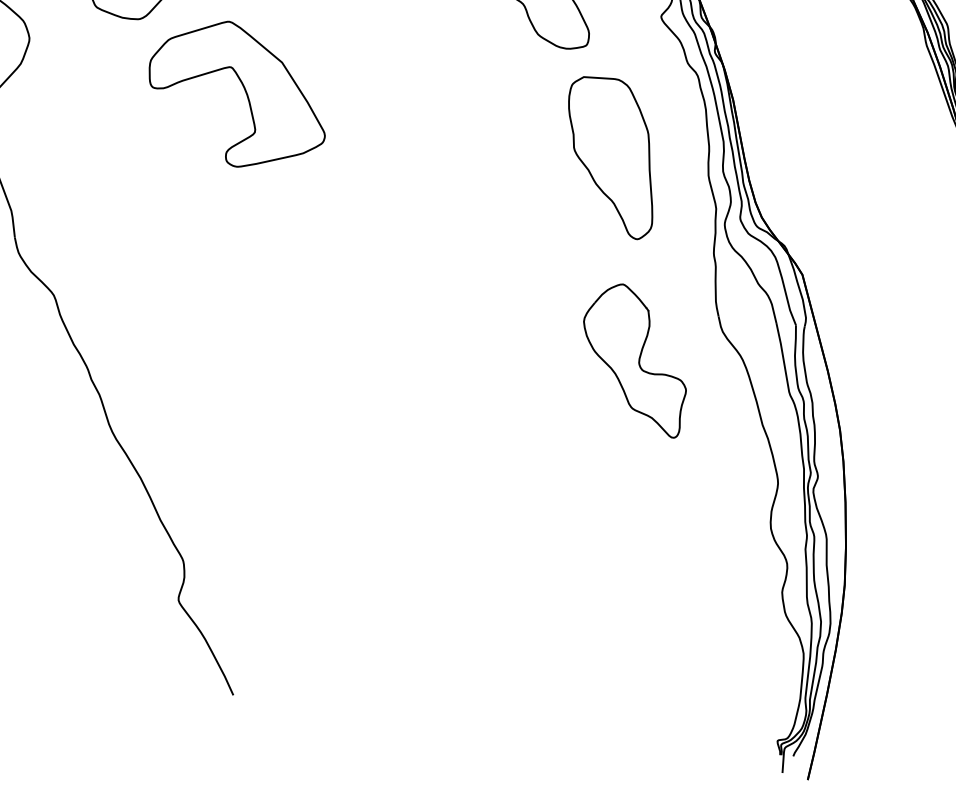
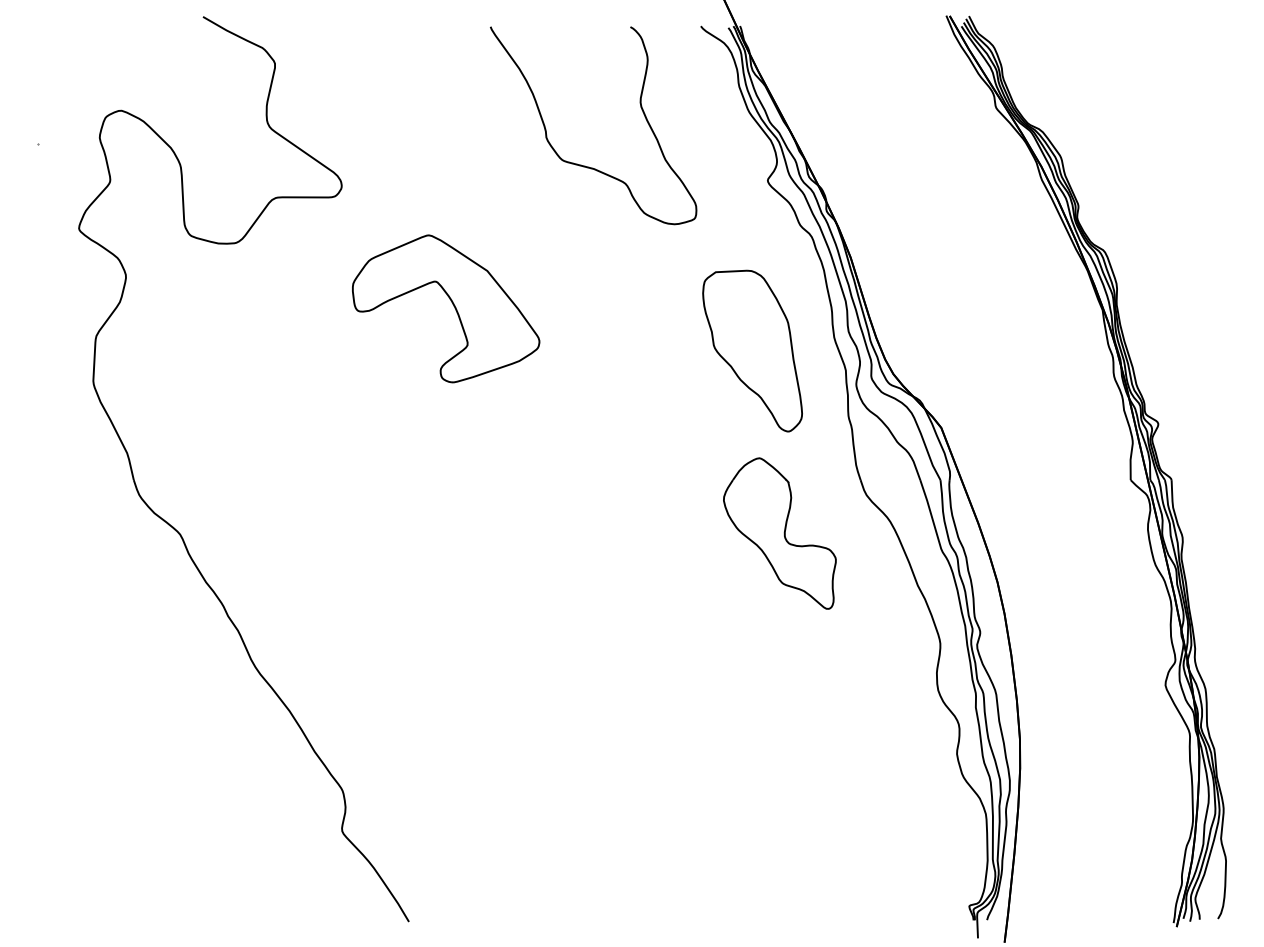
part: (244, 91) -> (452, 304), moved
part: (610, 156) -> (752, 350), moved

